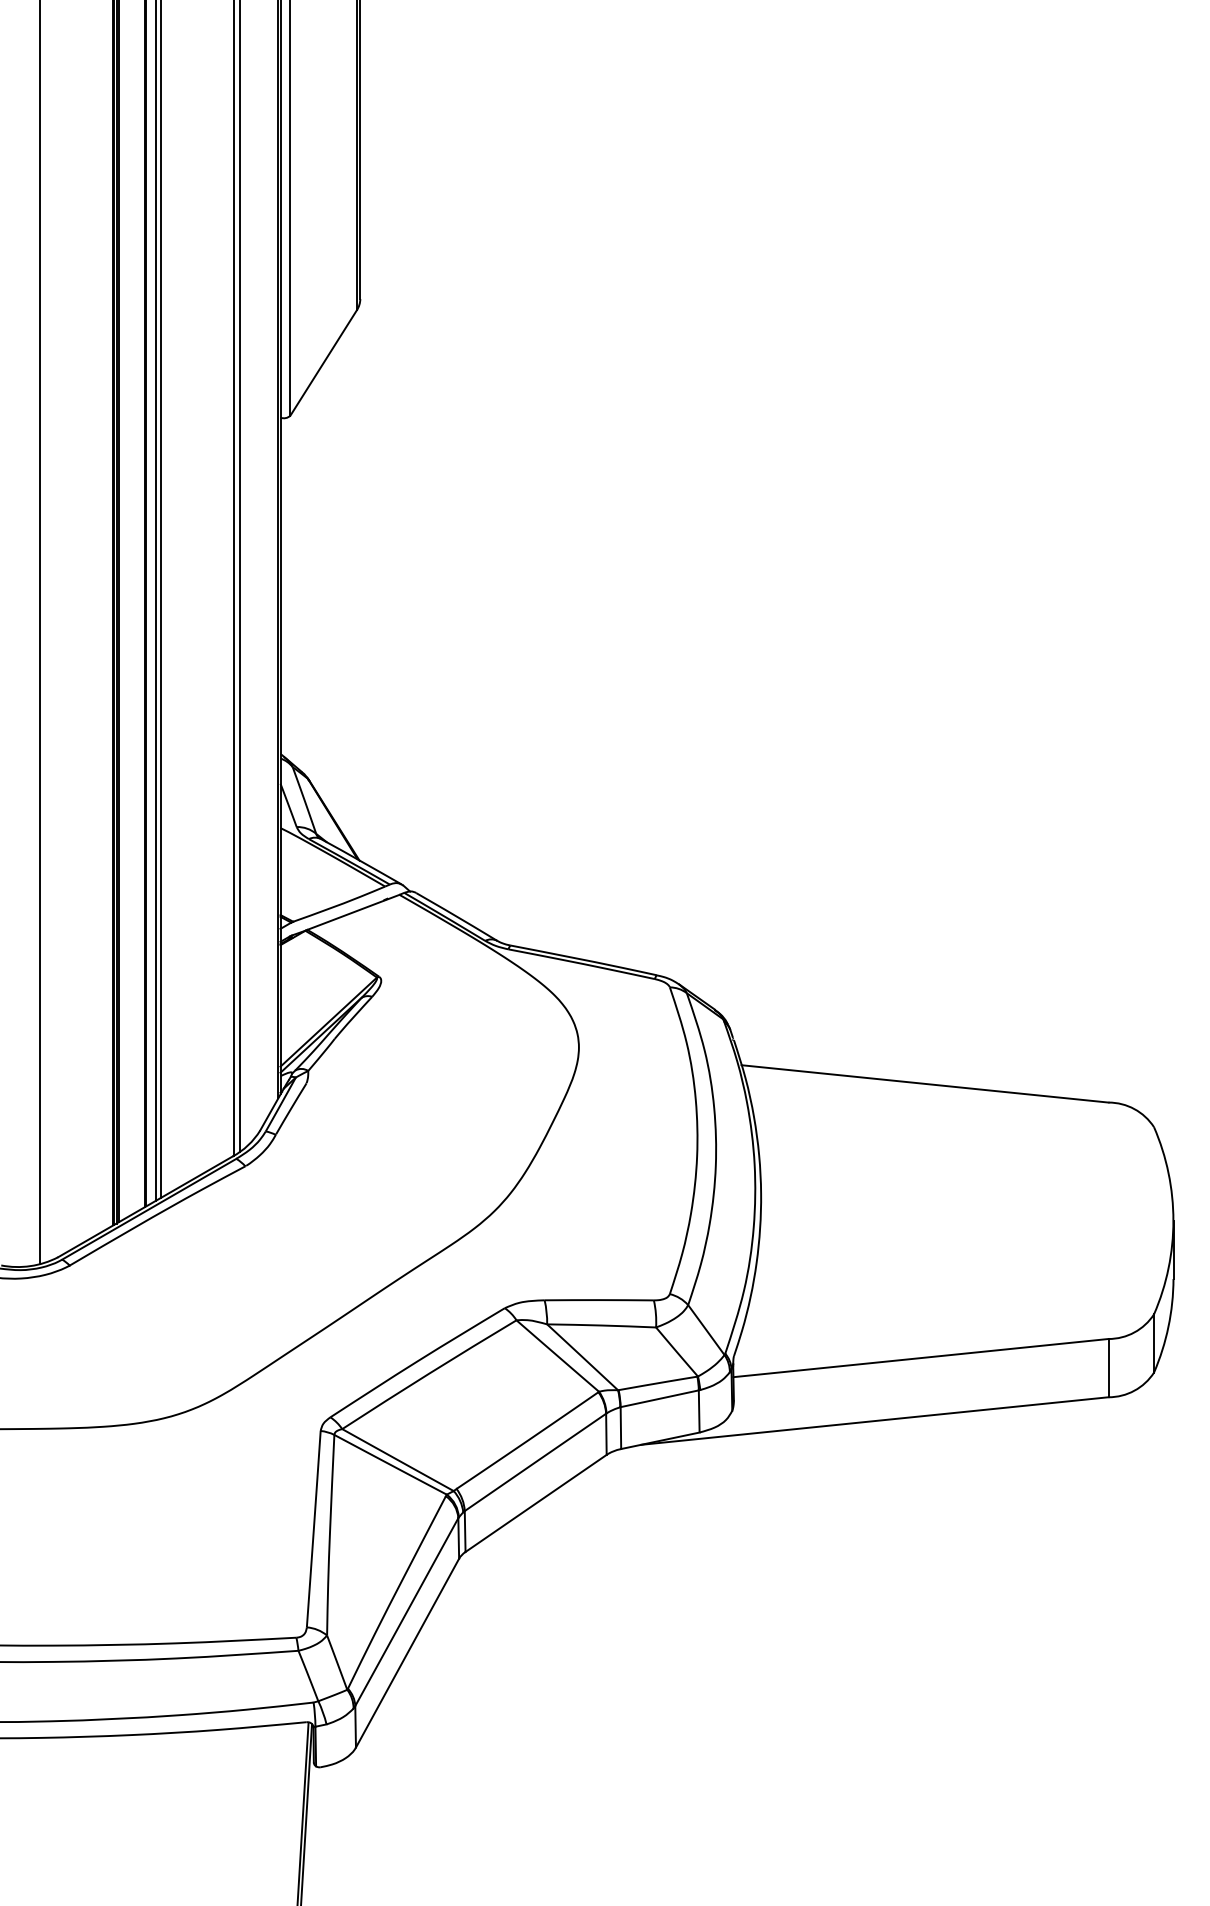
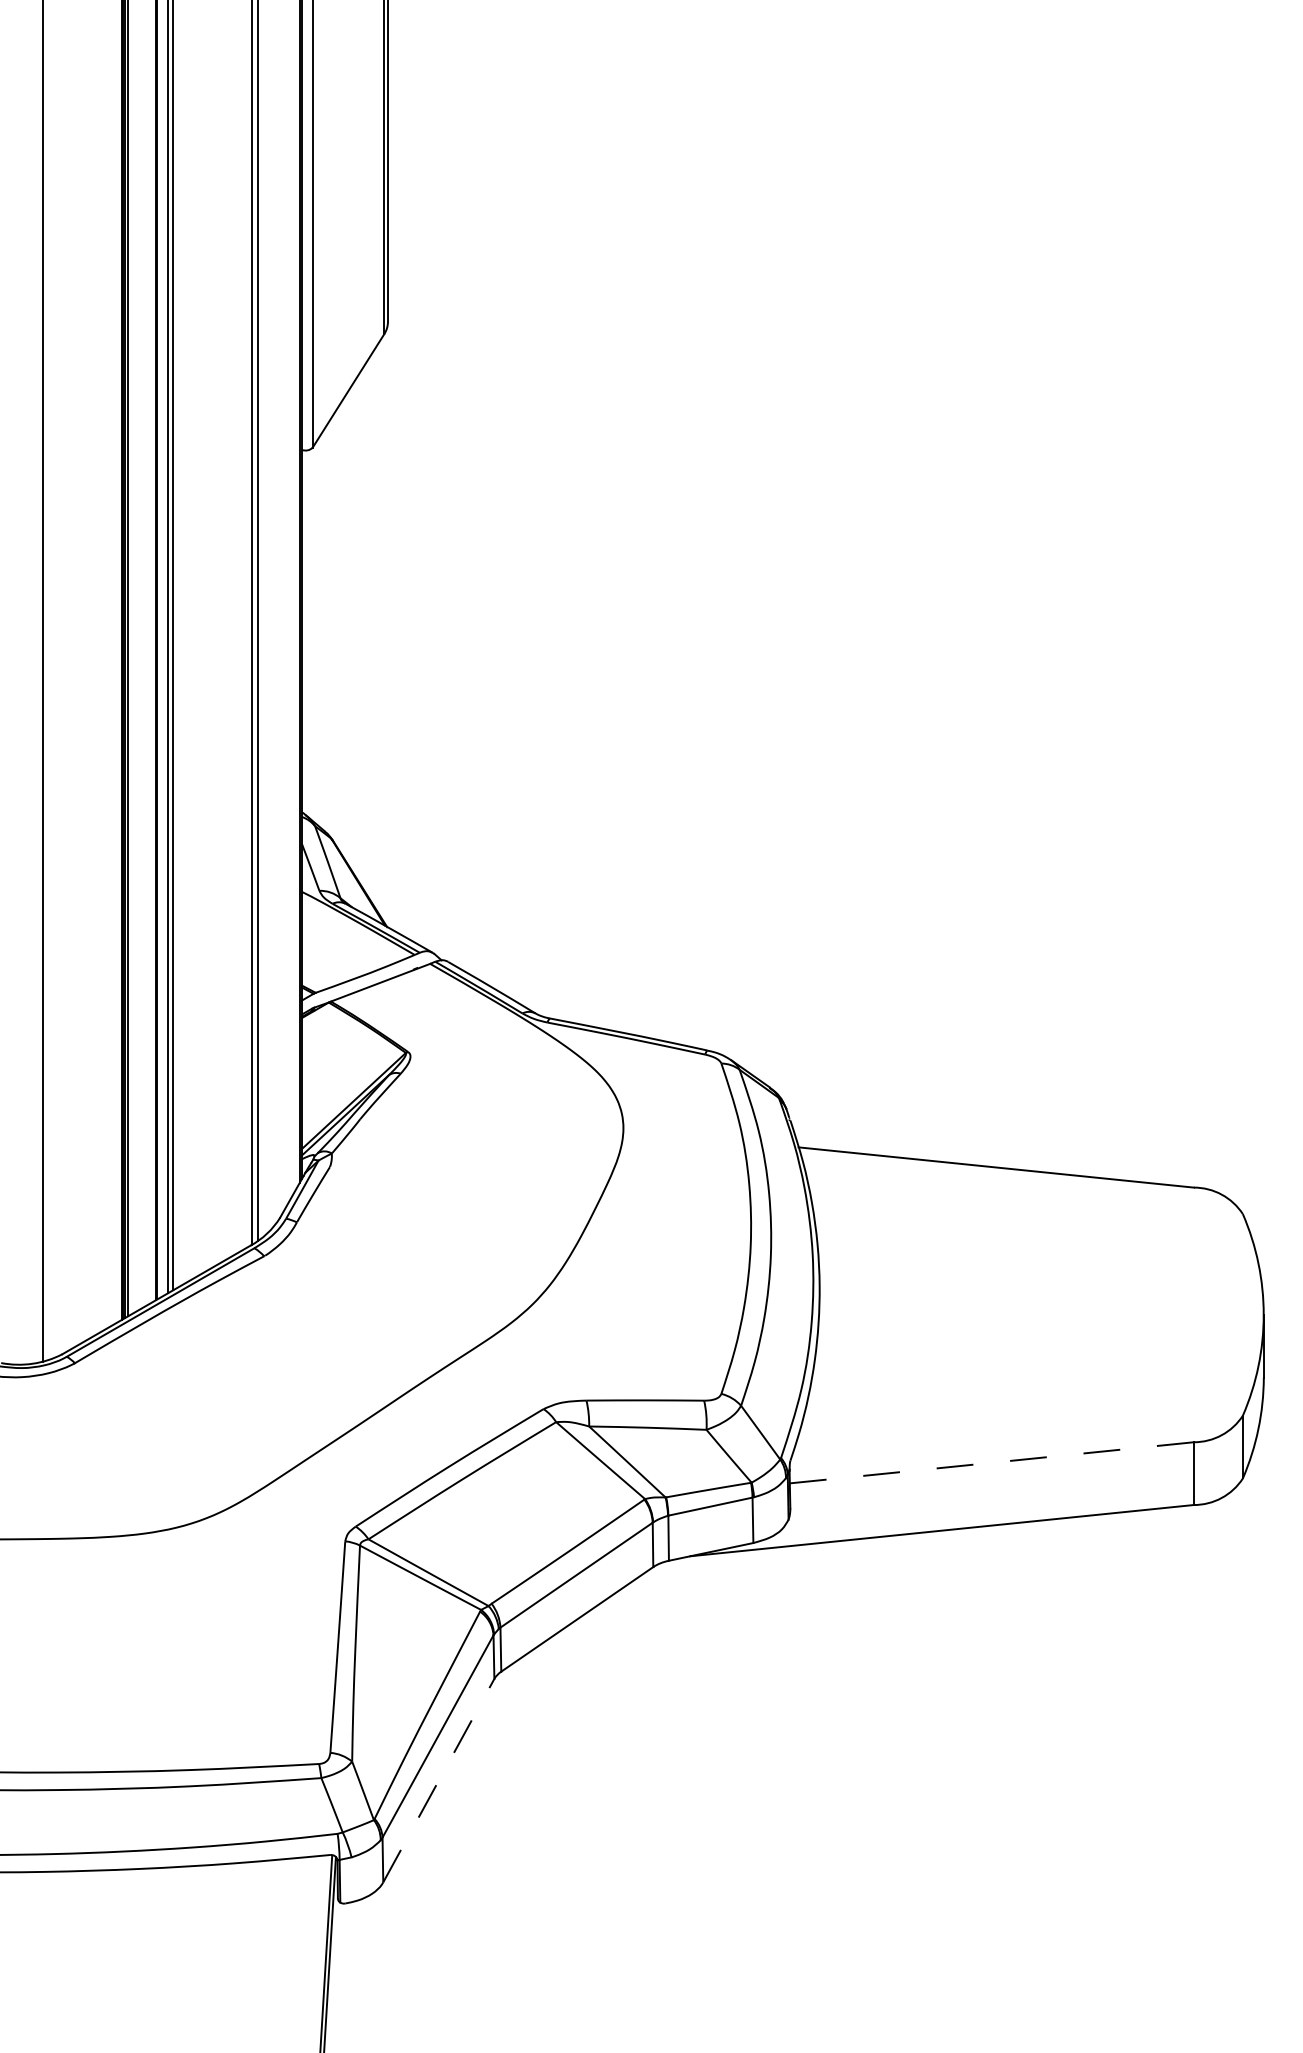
line: (920, 1358) -> (991, 1463), solid -> dashed
line: (407, 1653) -> (438, 1781), solid -> dashed

